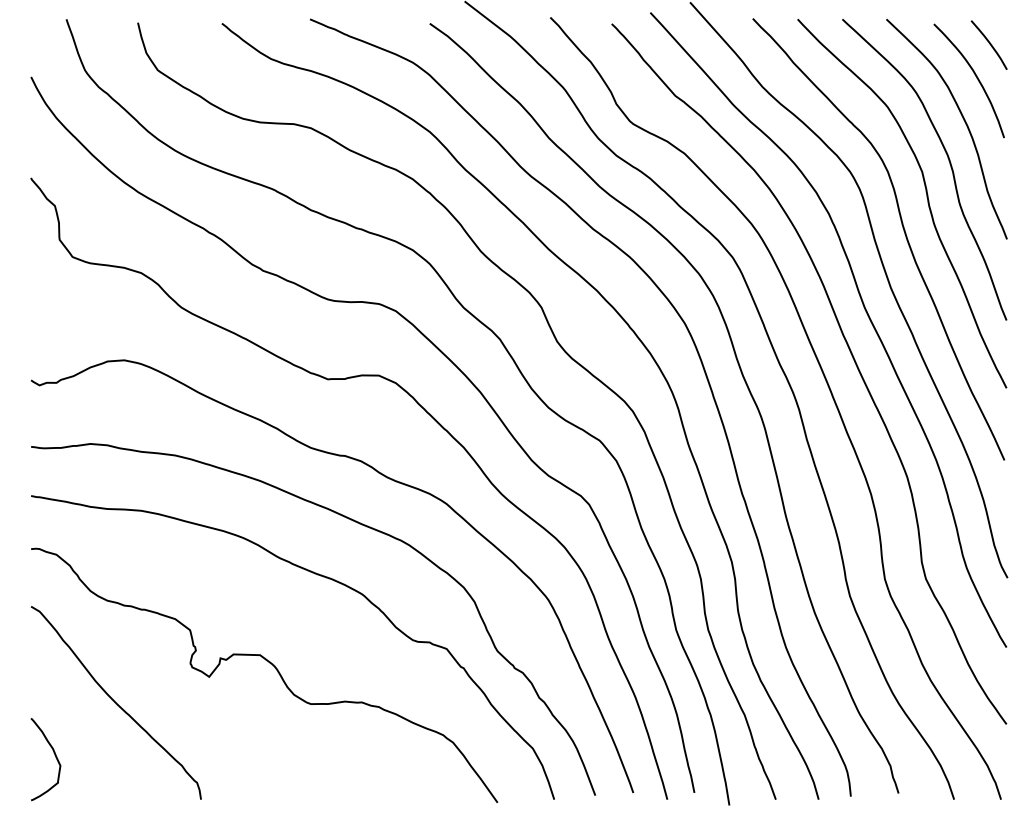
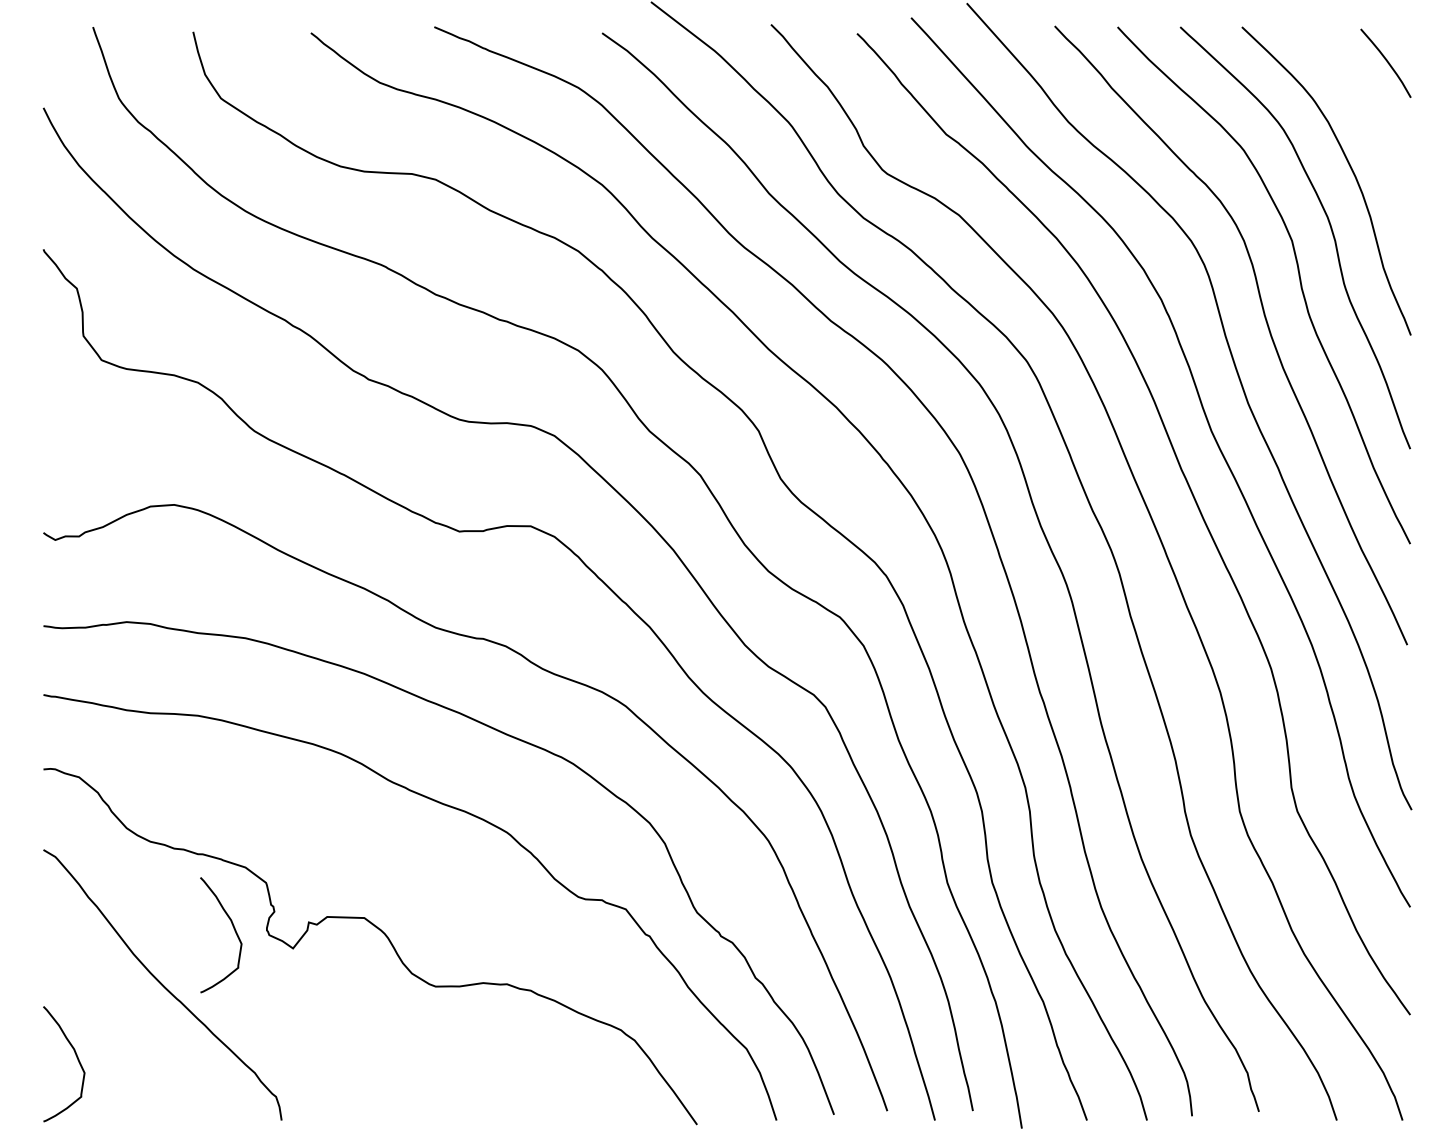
curve: (975, 75) -> (1366, 106), removed
curve: (167, 664) -> (234, 931), added

